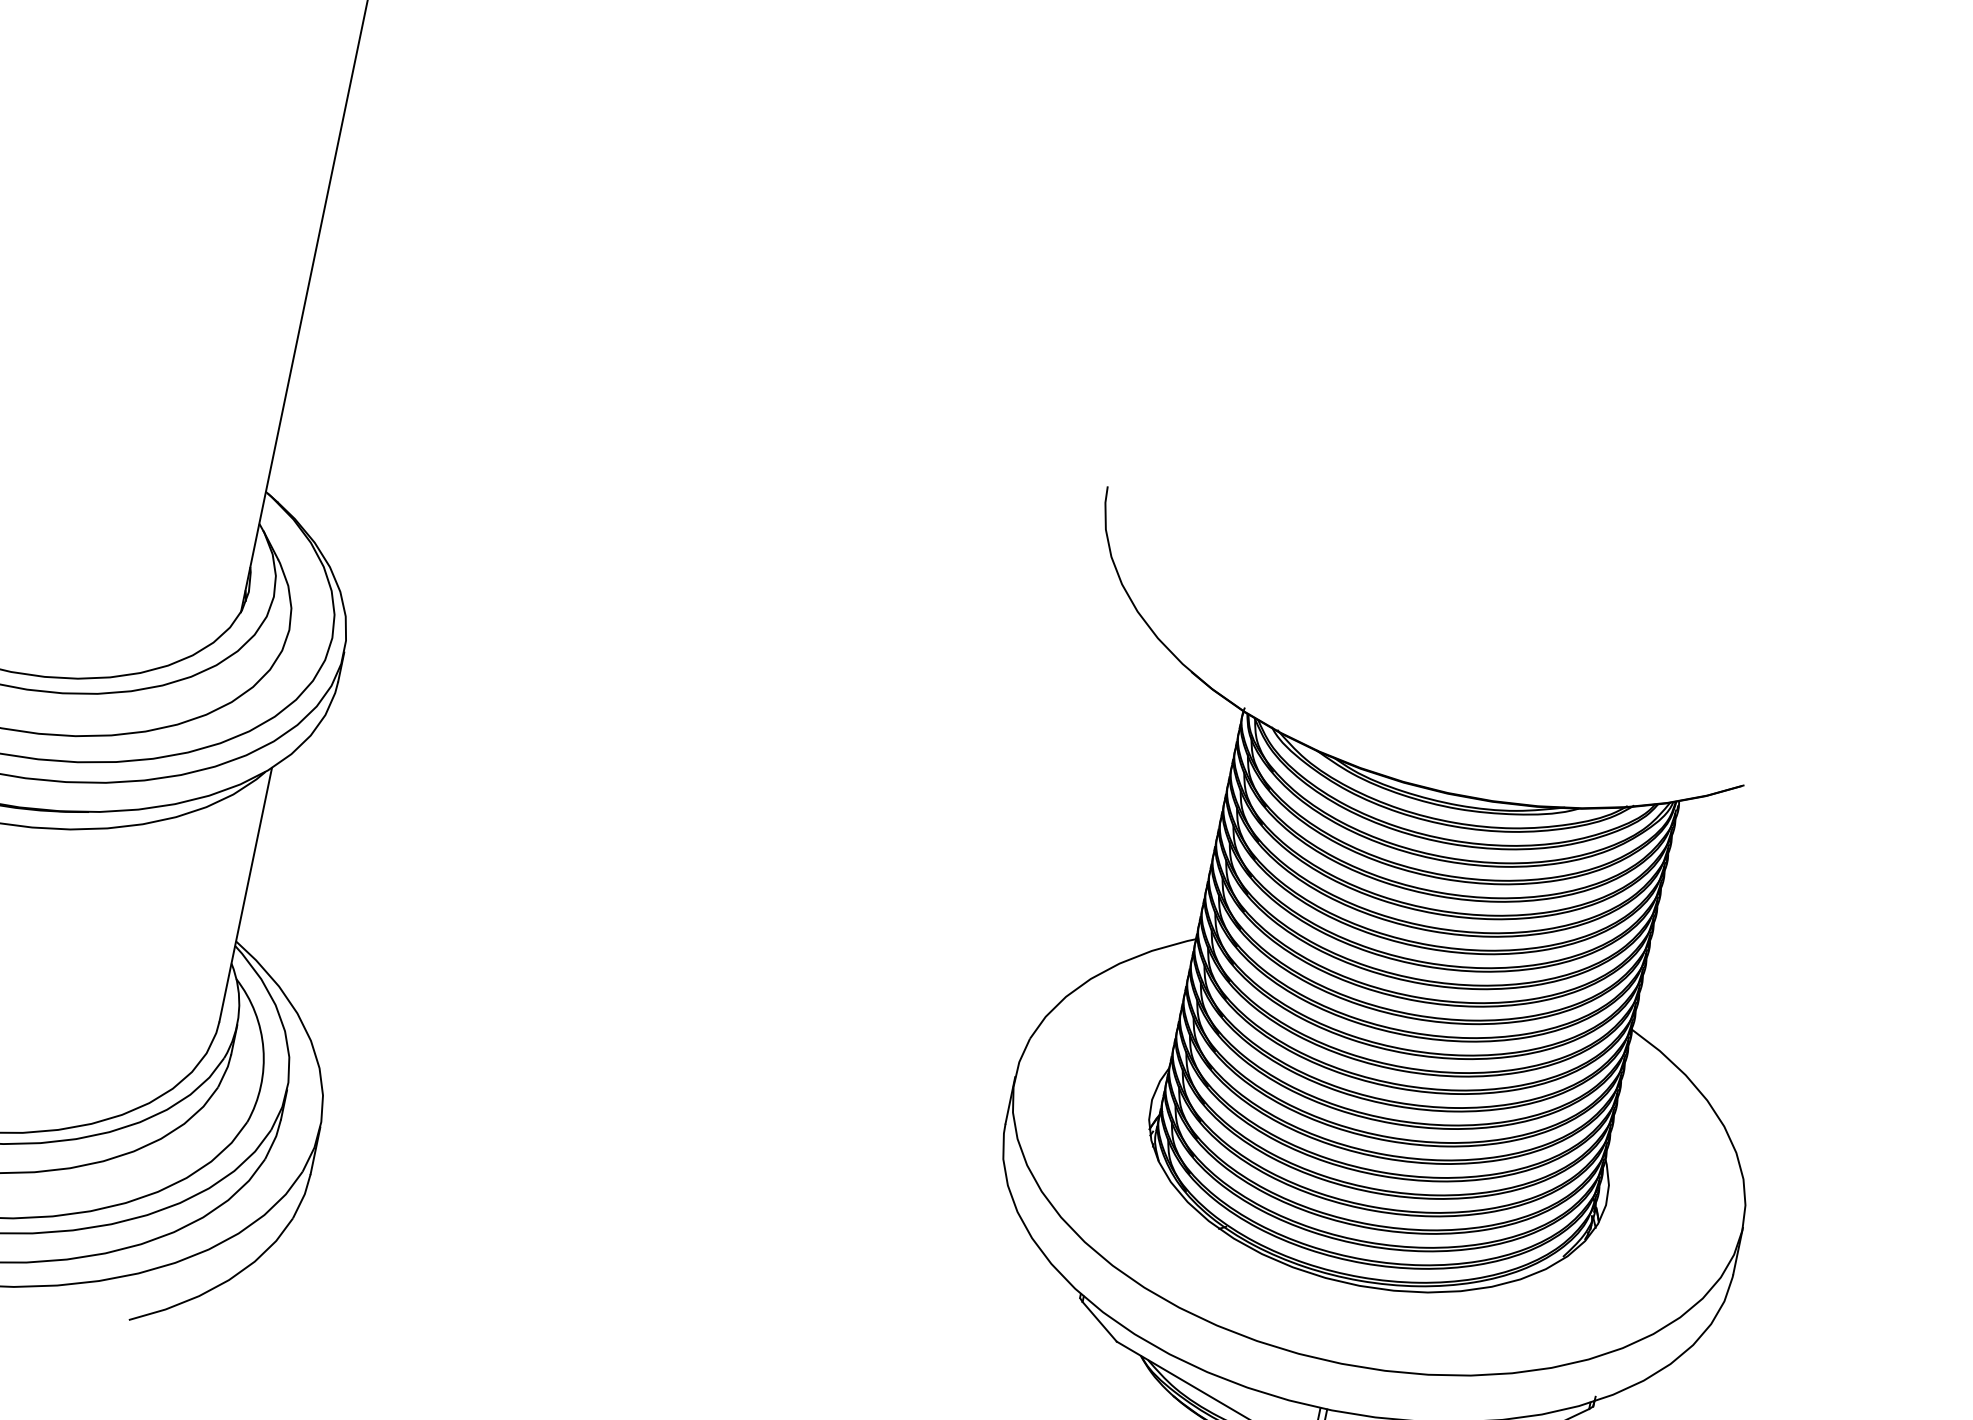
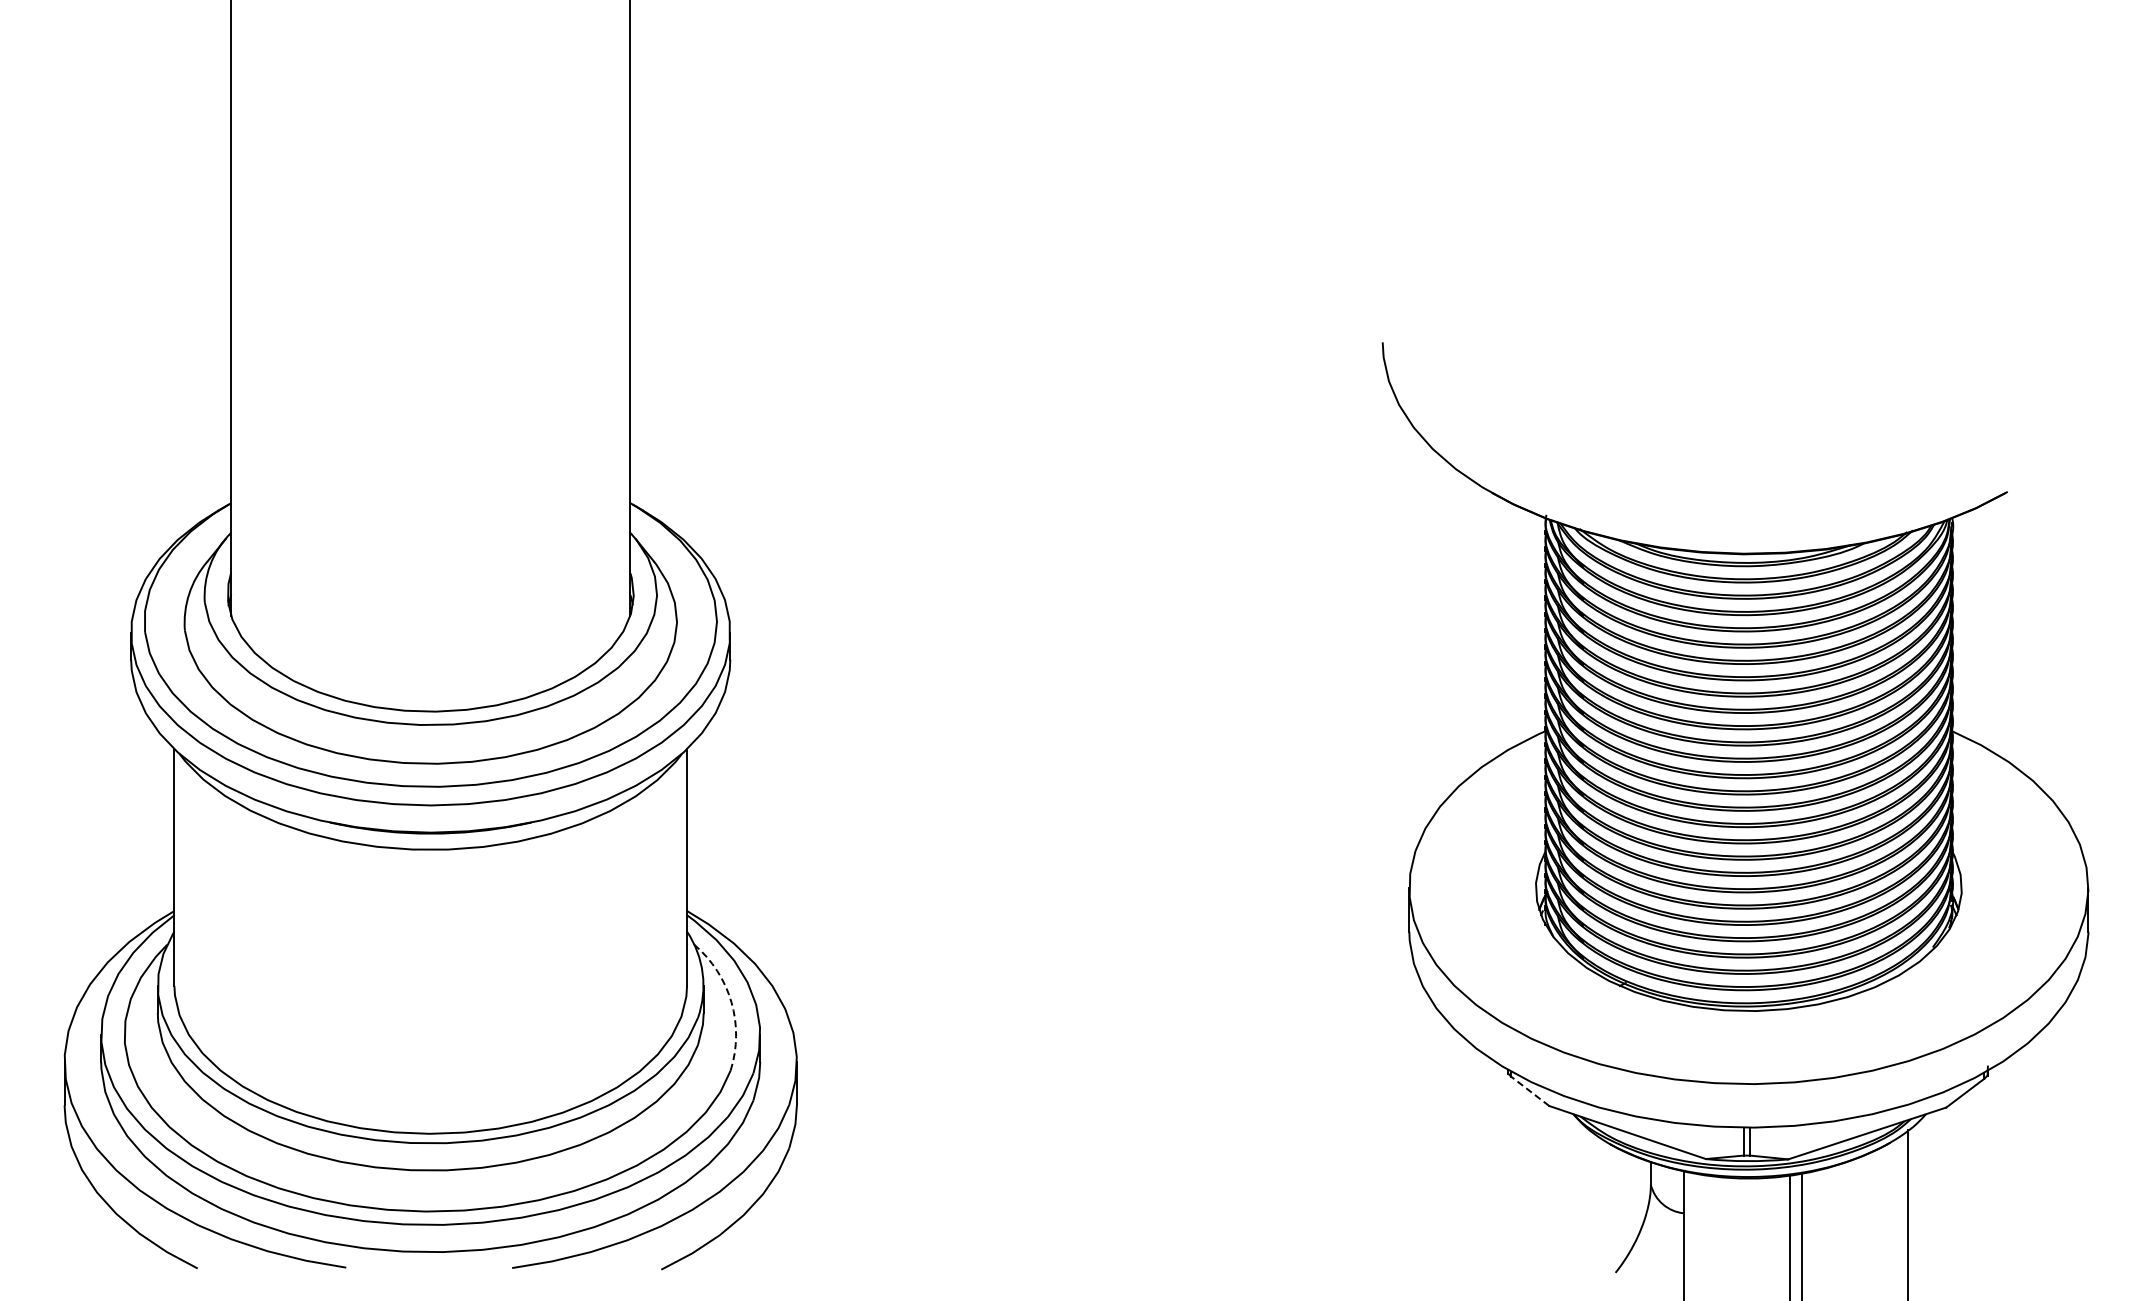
arc: (263, 1049) -> (731, 1002), solid -> dashed
line: (1099, 1321) -> (1530, 1091), solid -> dashed

